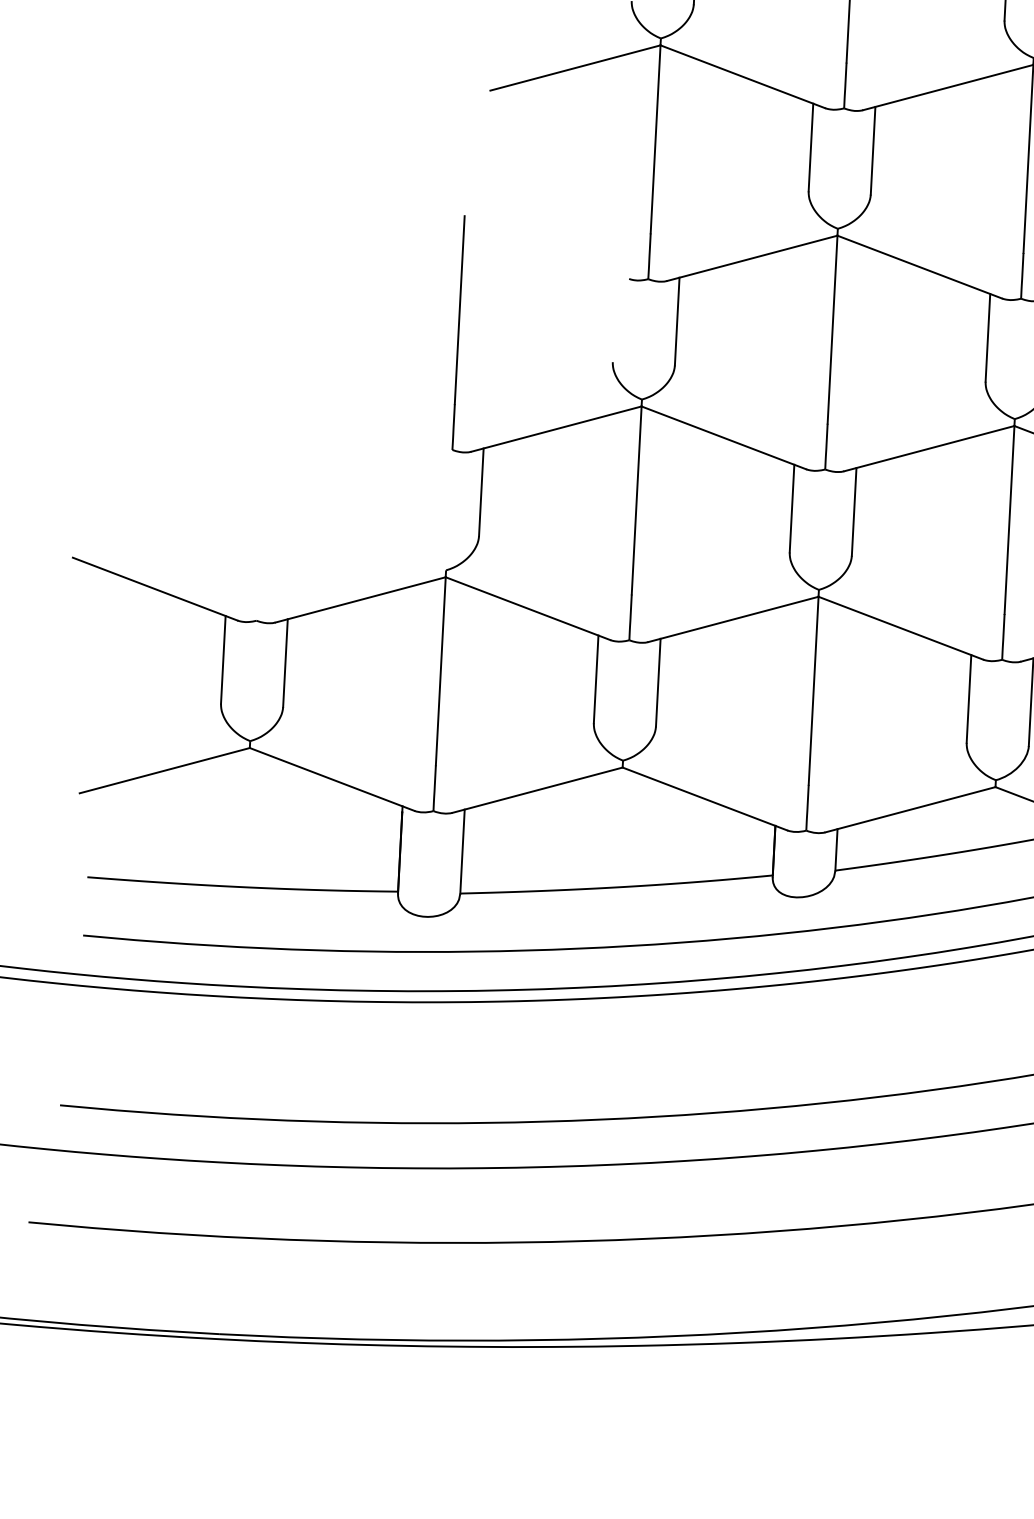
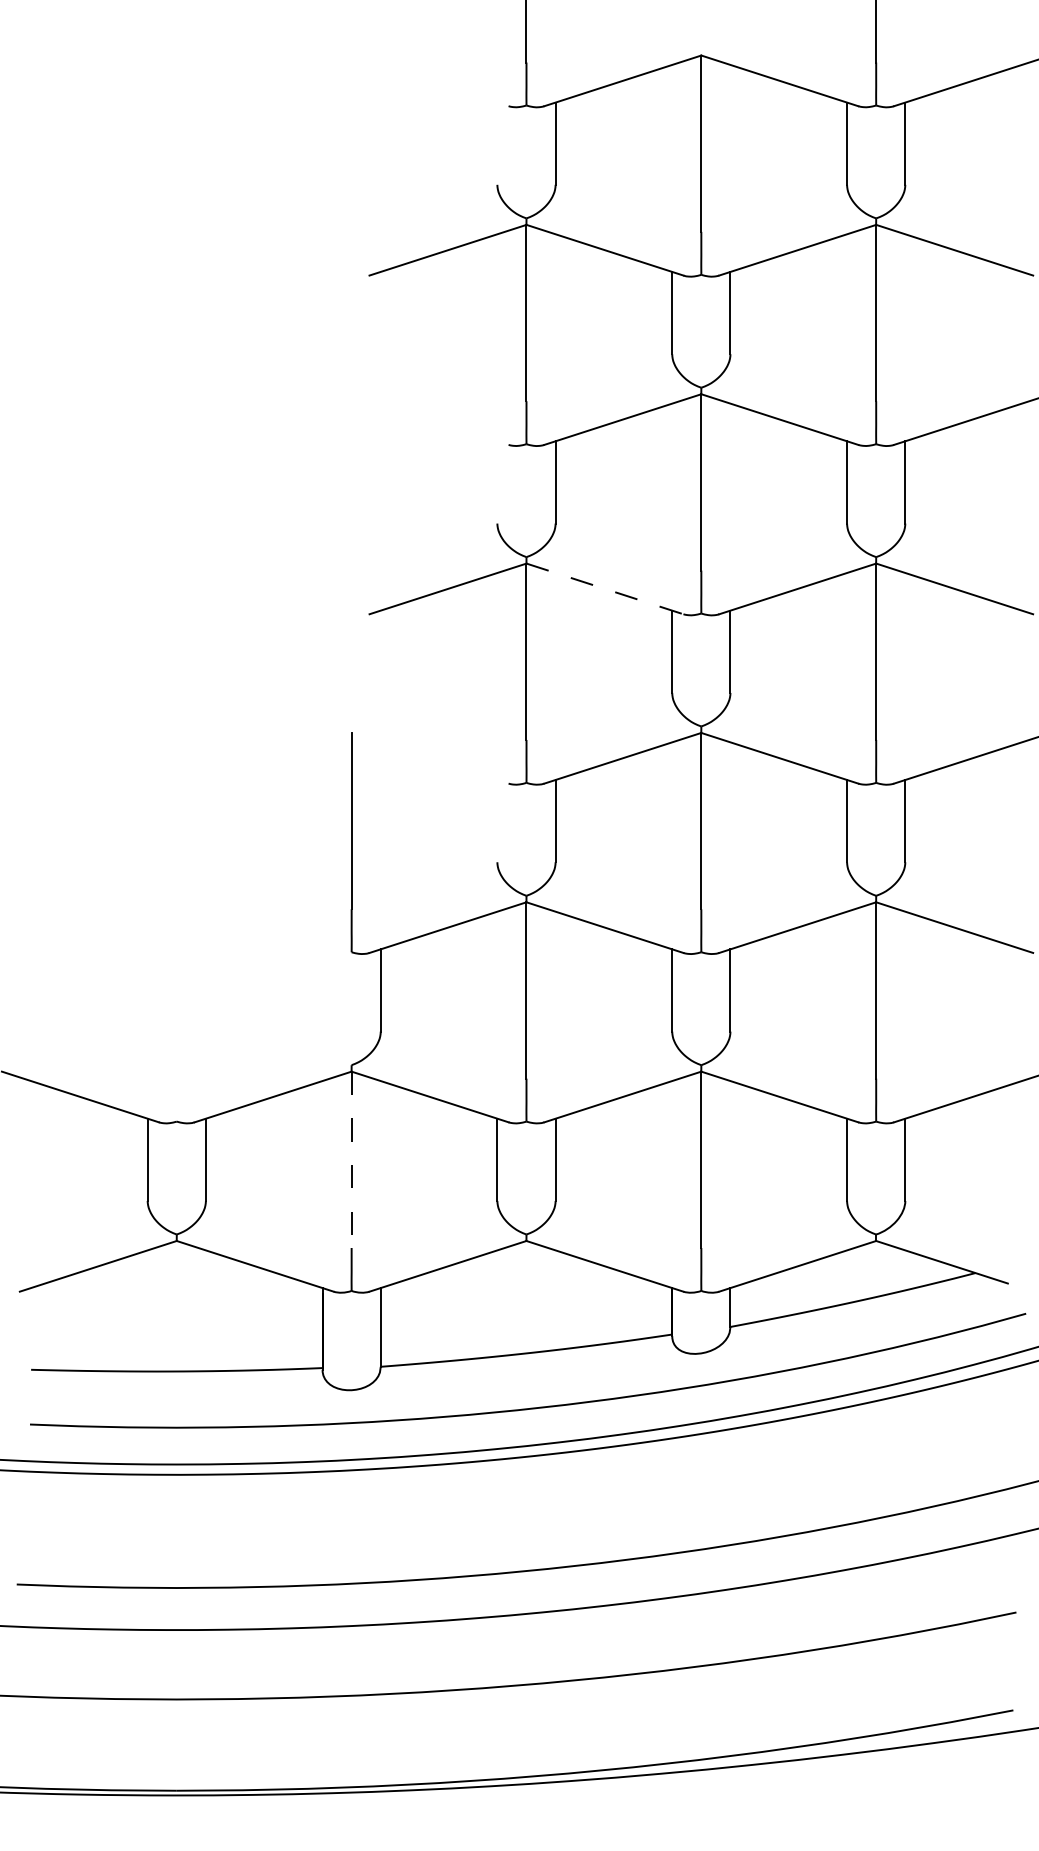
line: (743, 77) -> (605, 589), solid -> dashed
line: (440, 671) -> (351, 1160), solid -> dashed

